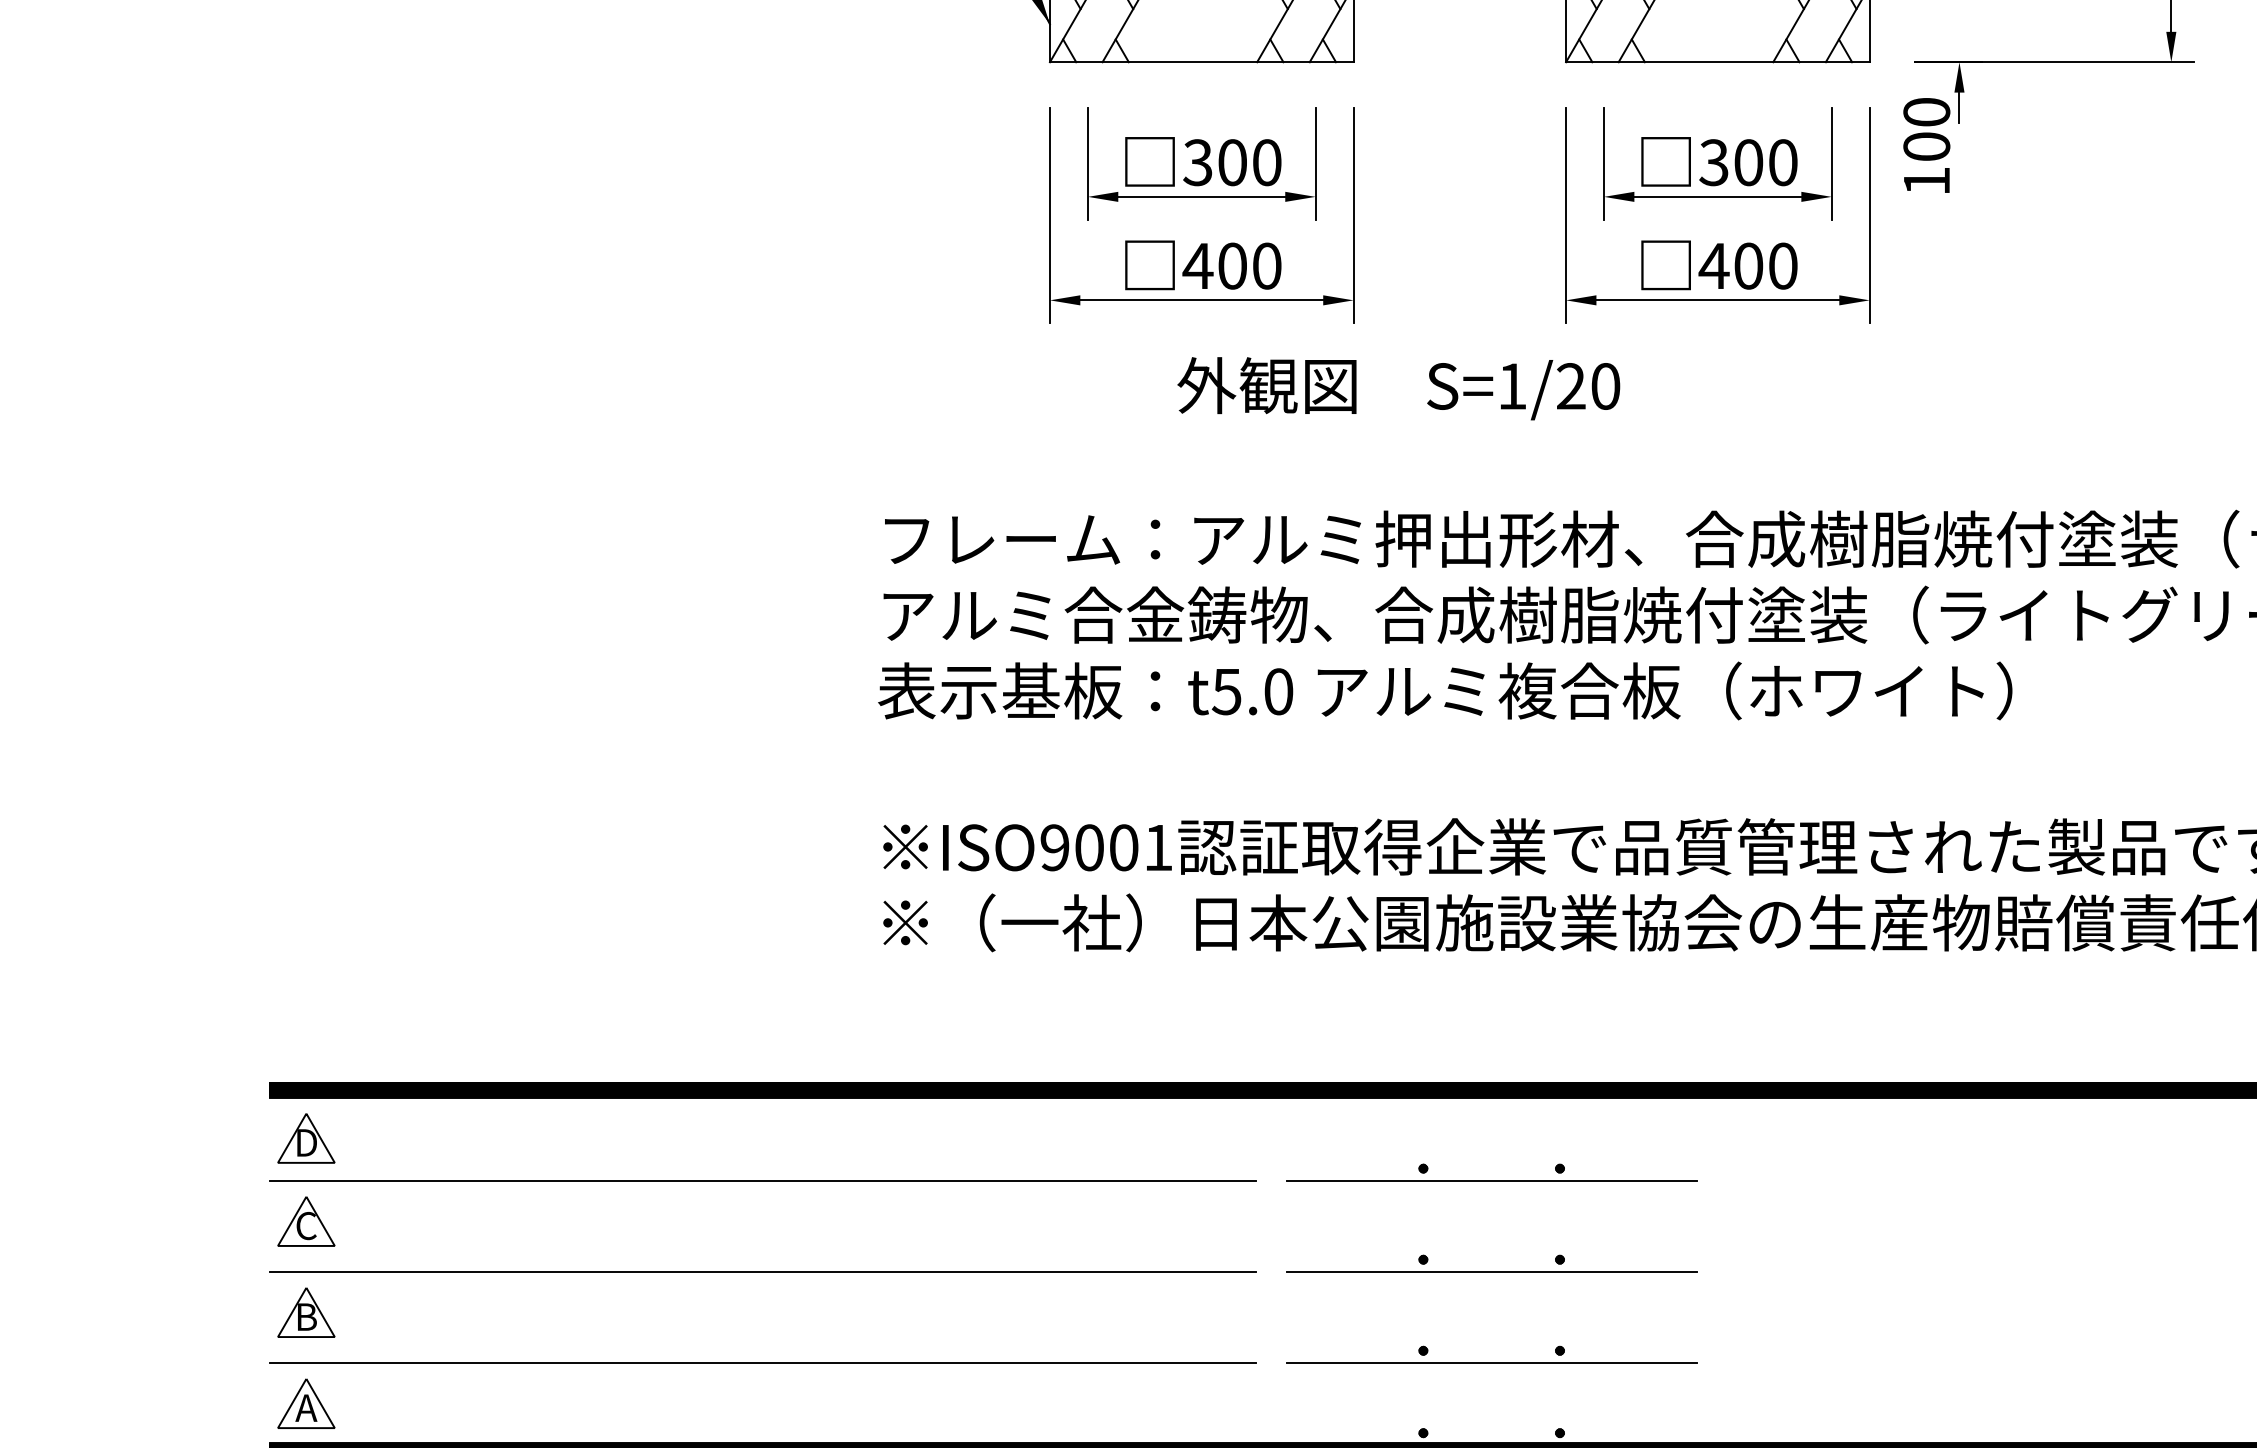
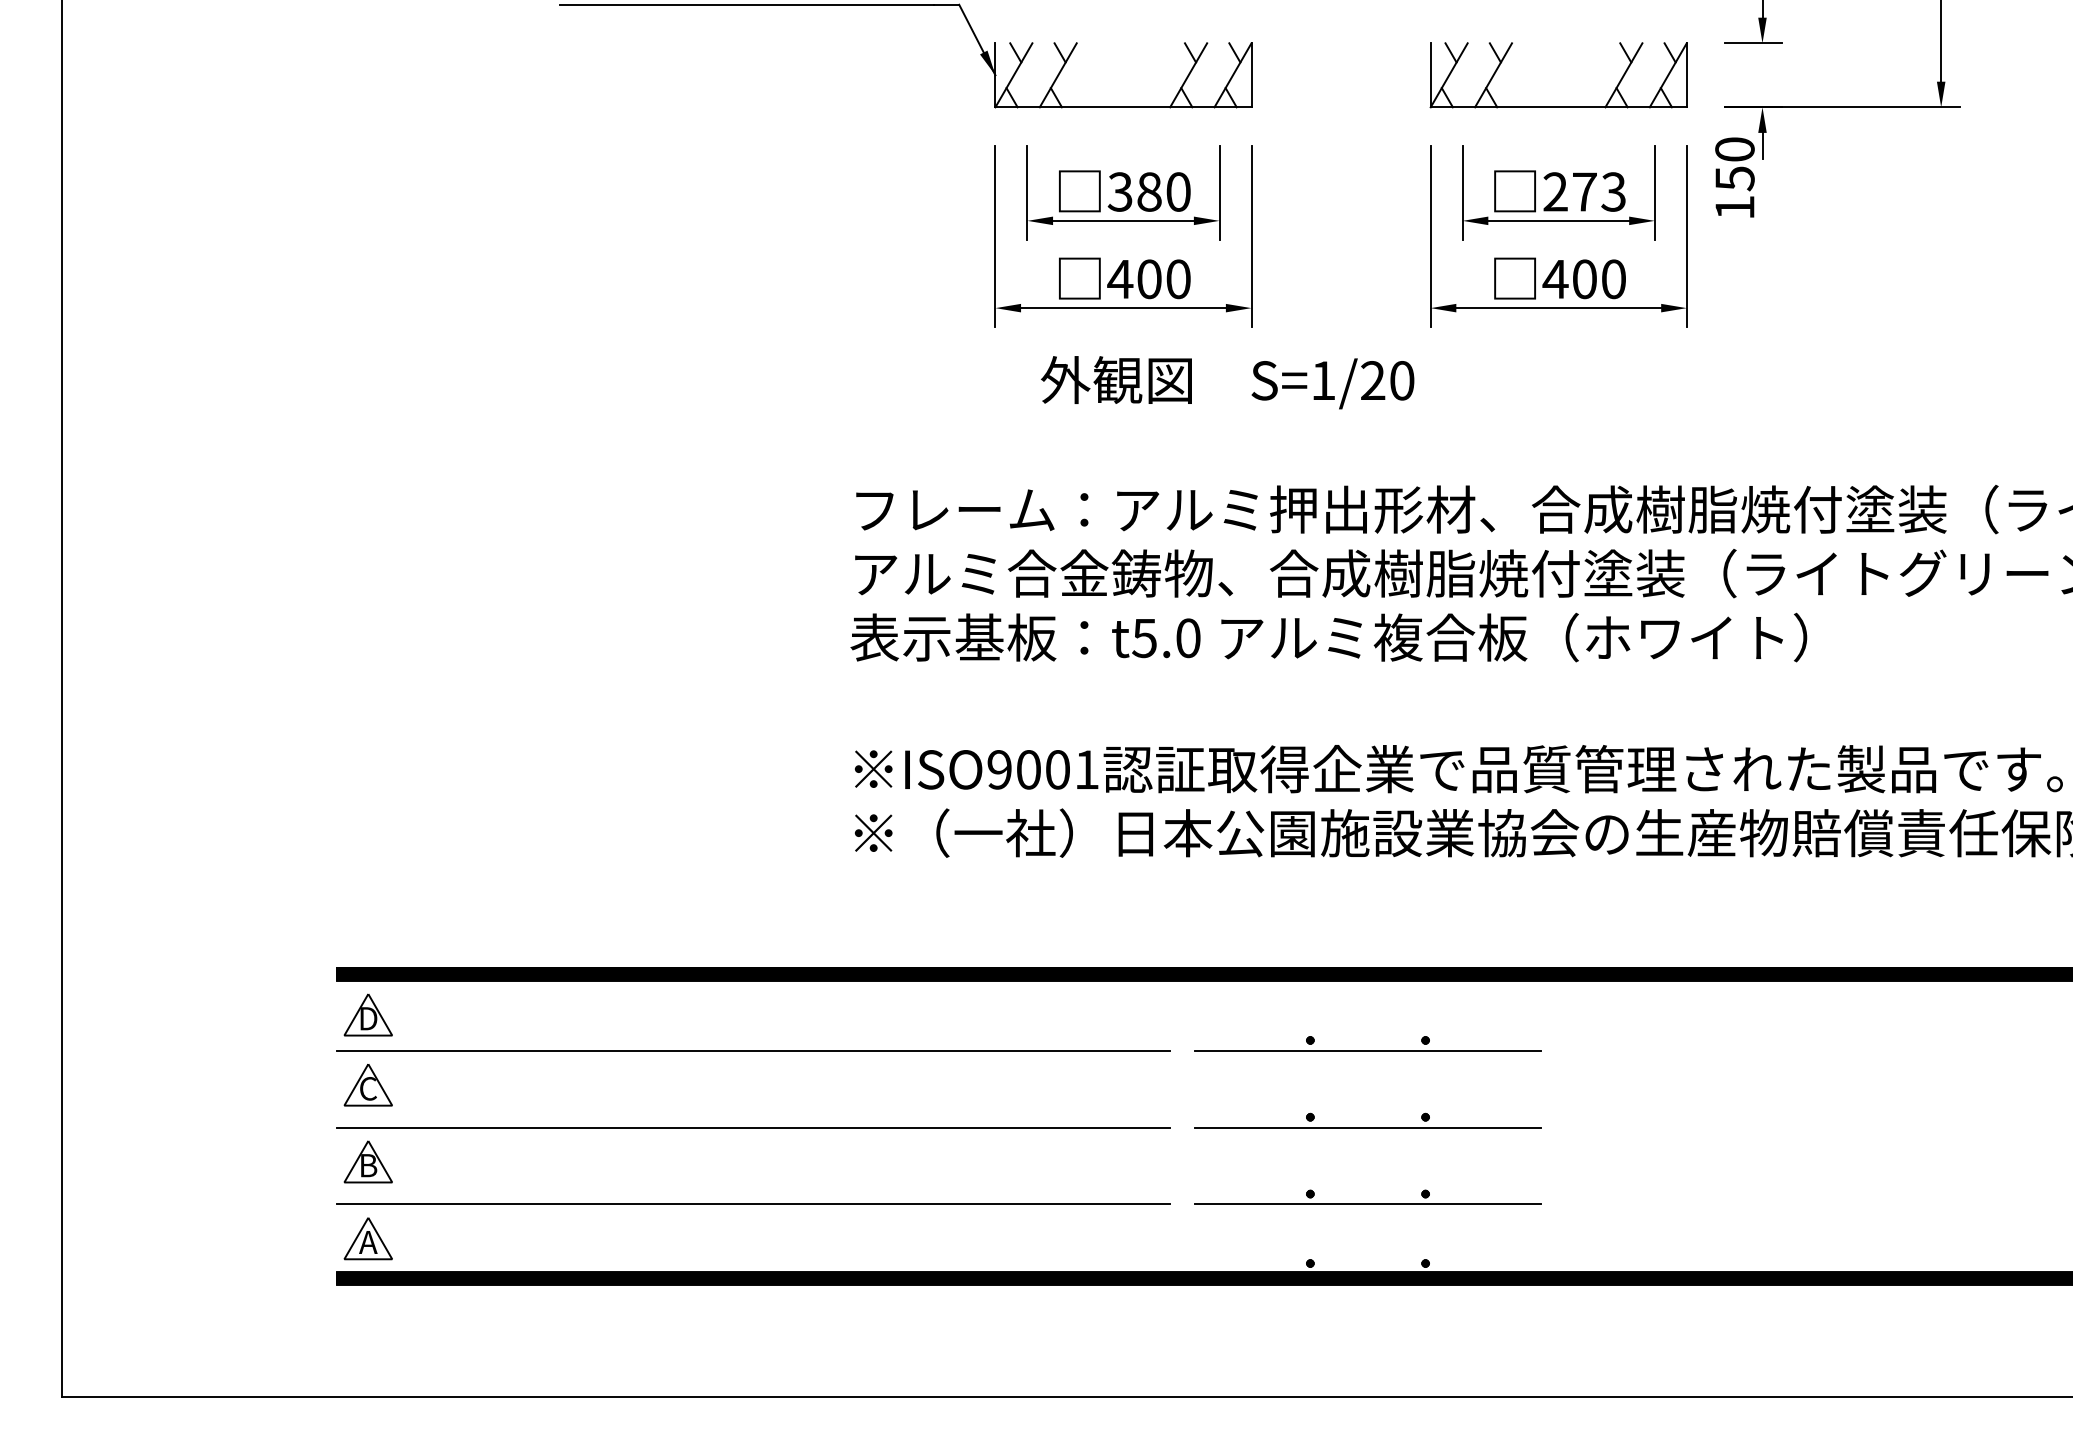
text: (1926, 146) -> (1734, 178), 100 -> 150
text: (1232, 162) -> (1149, 191), 300 -> 380
text: (1748, 162) -> (1584, 191), 300 -> 273
text: (1398, 388) -> (1227, 382), moved

